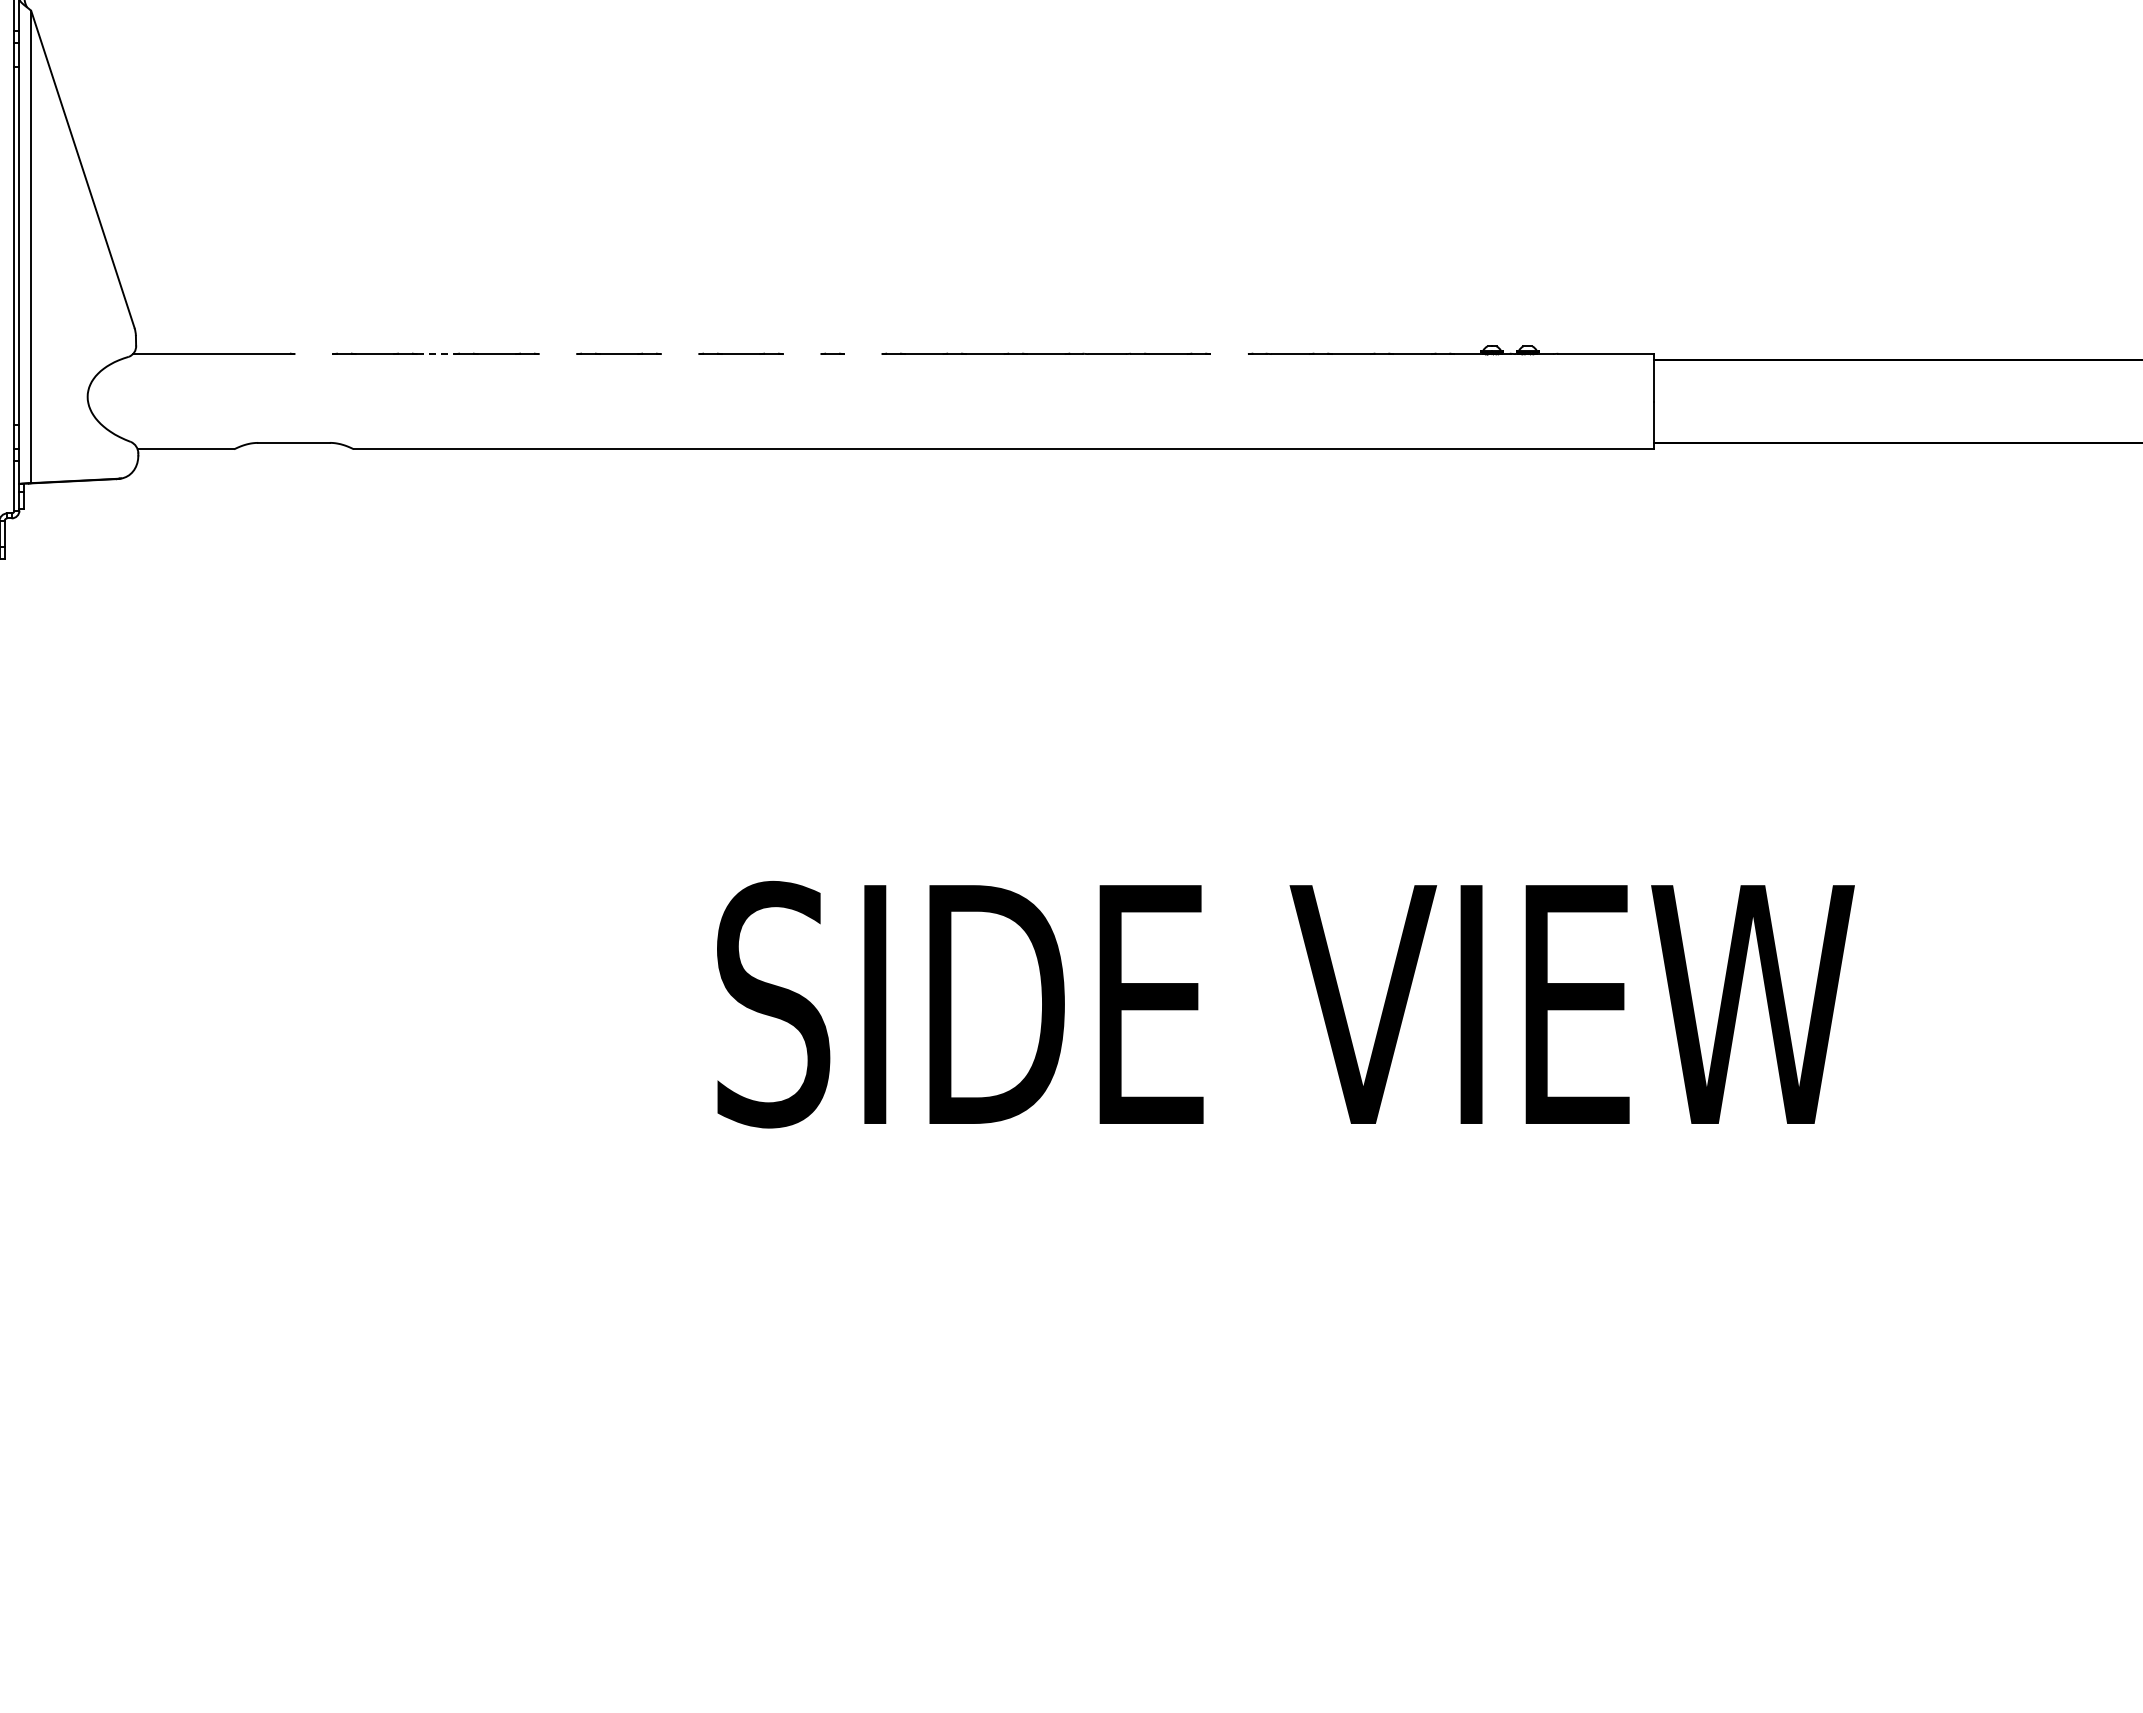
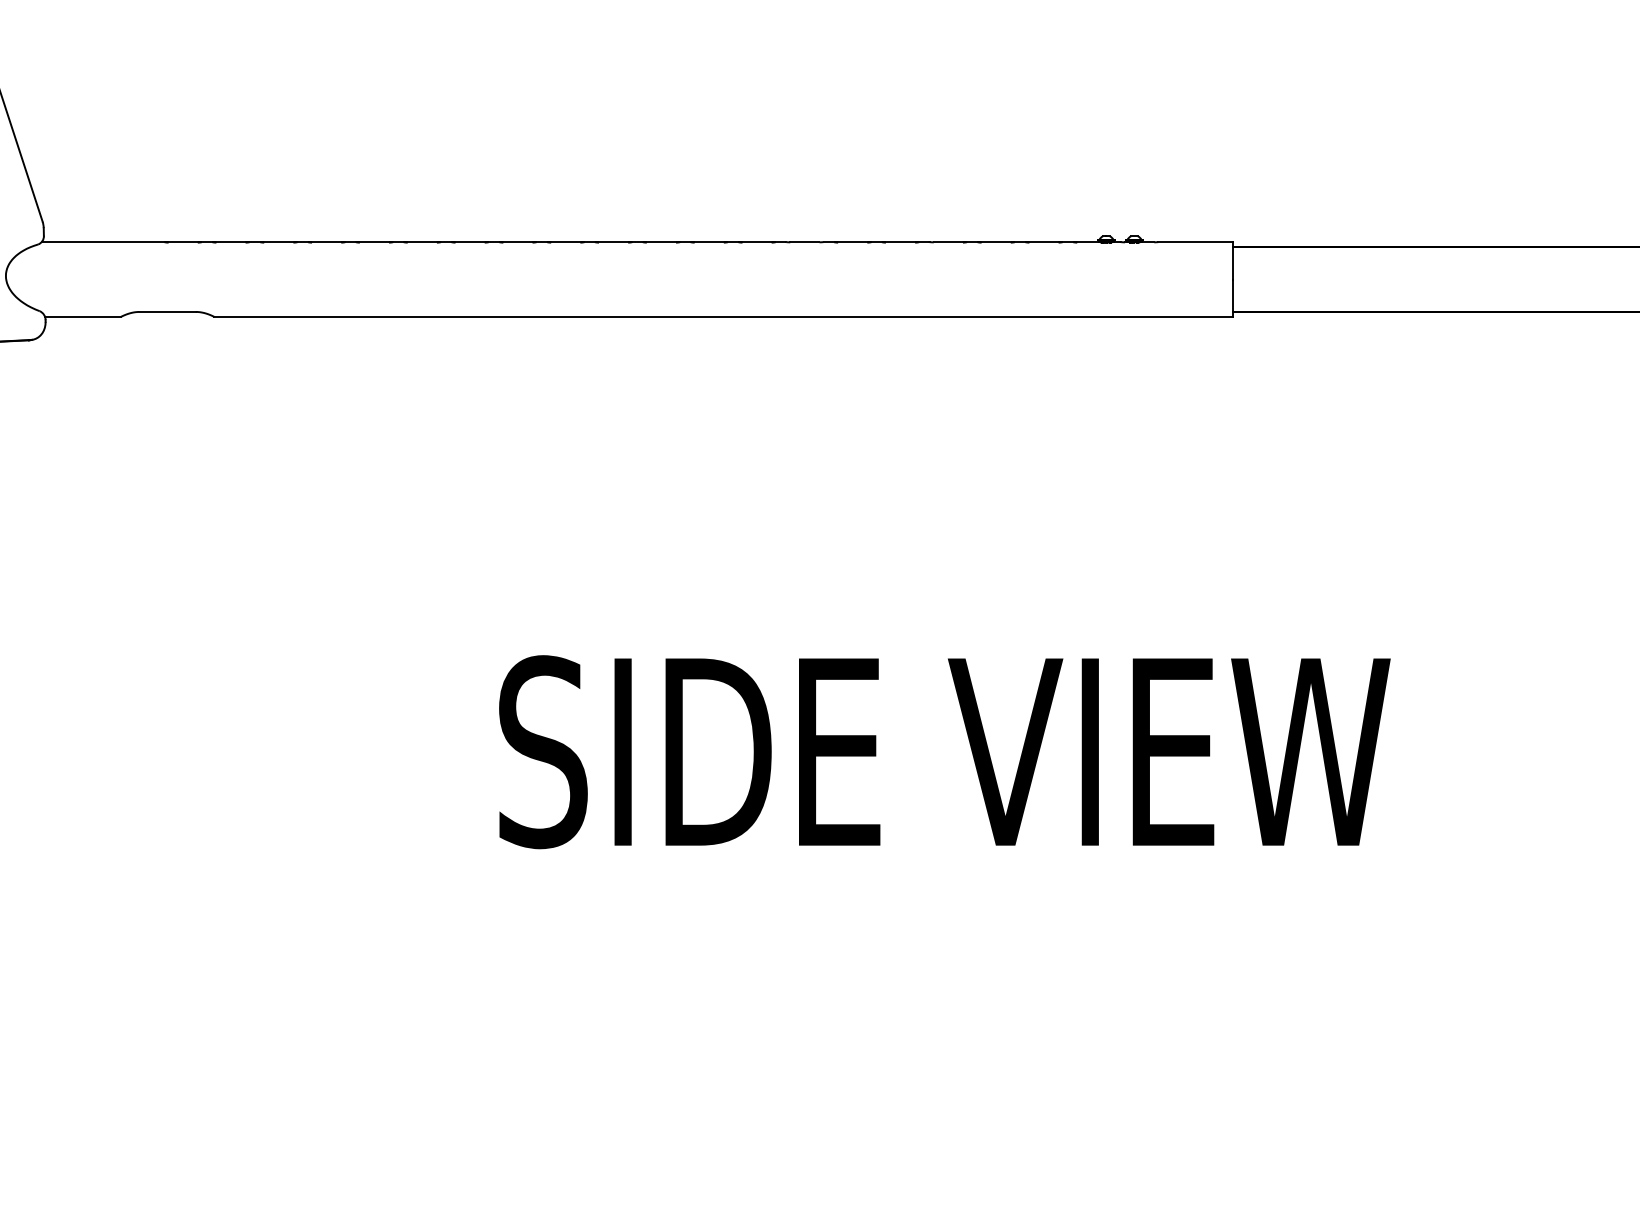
line: (313, 354) -> (182, 242), added
line: (435, 354) -> (278, 242), dashed -> solid
line: (557, 354) -> (374, 242), added
line: (679, 354) -> (469, 242), added
line: (801, 354) -> (565, 242), added
line: (862, 354) -> (613, 242), added
line: (1228, 354) -> (899, 242), added

